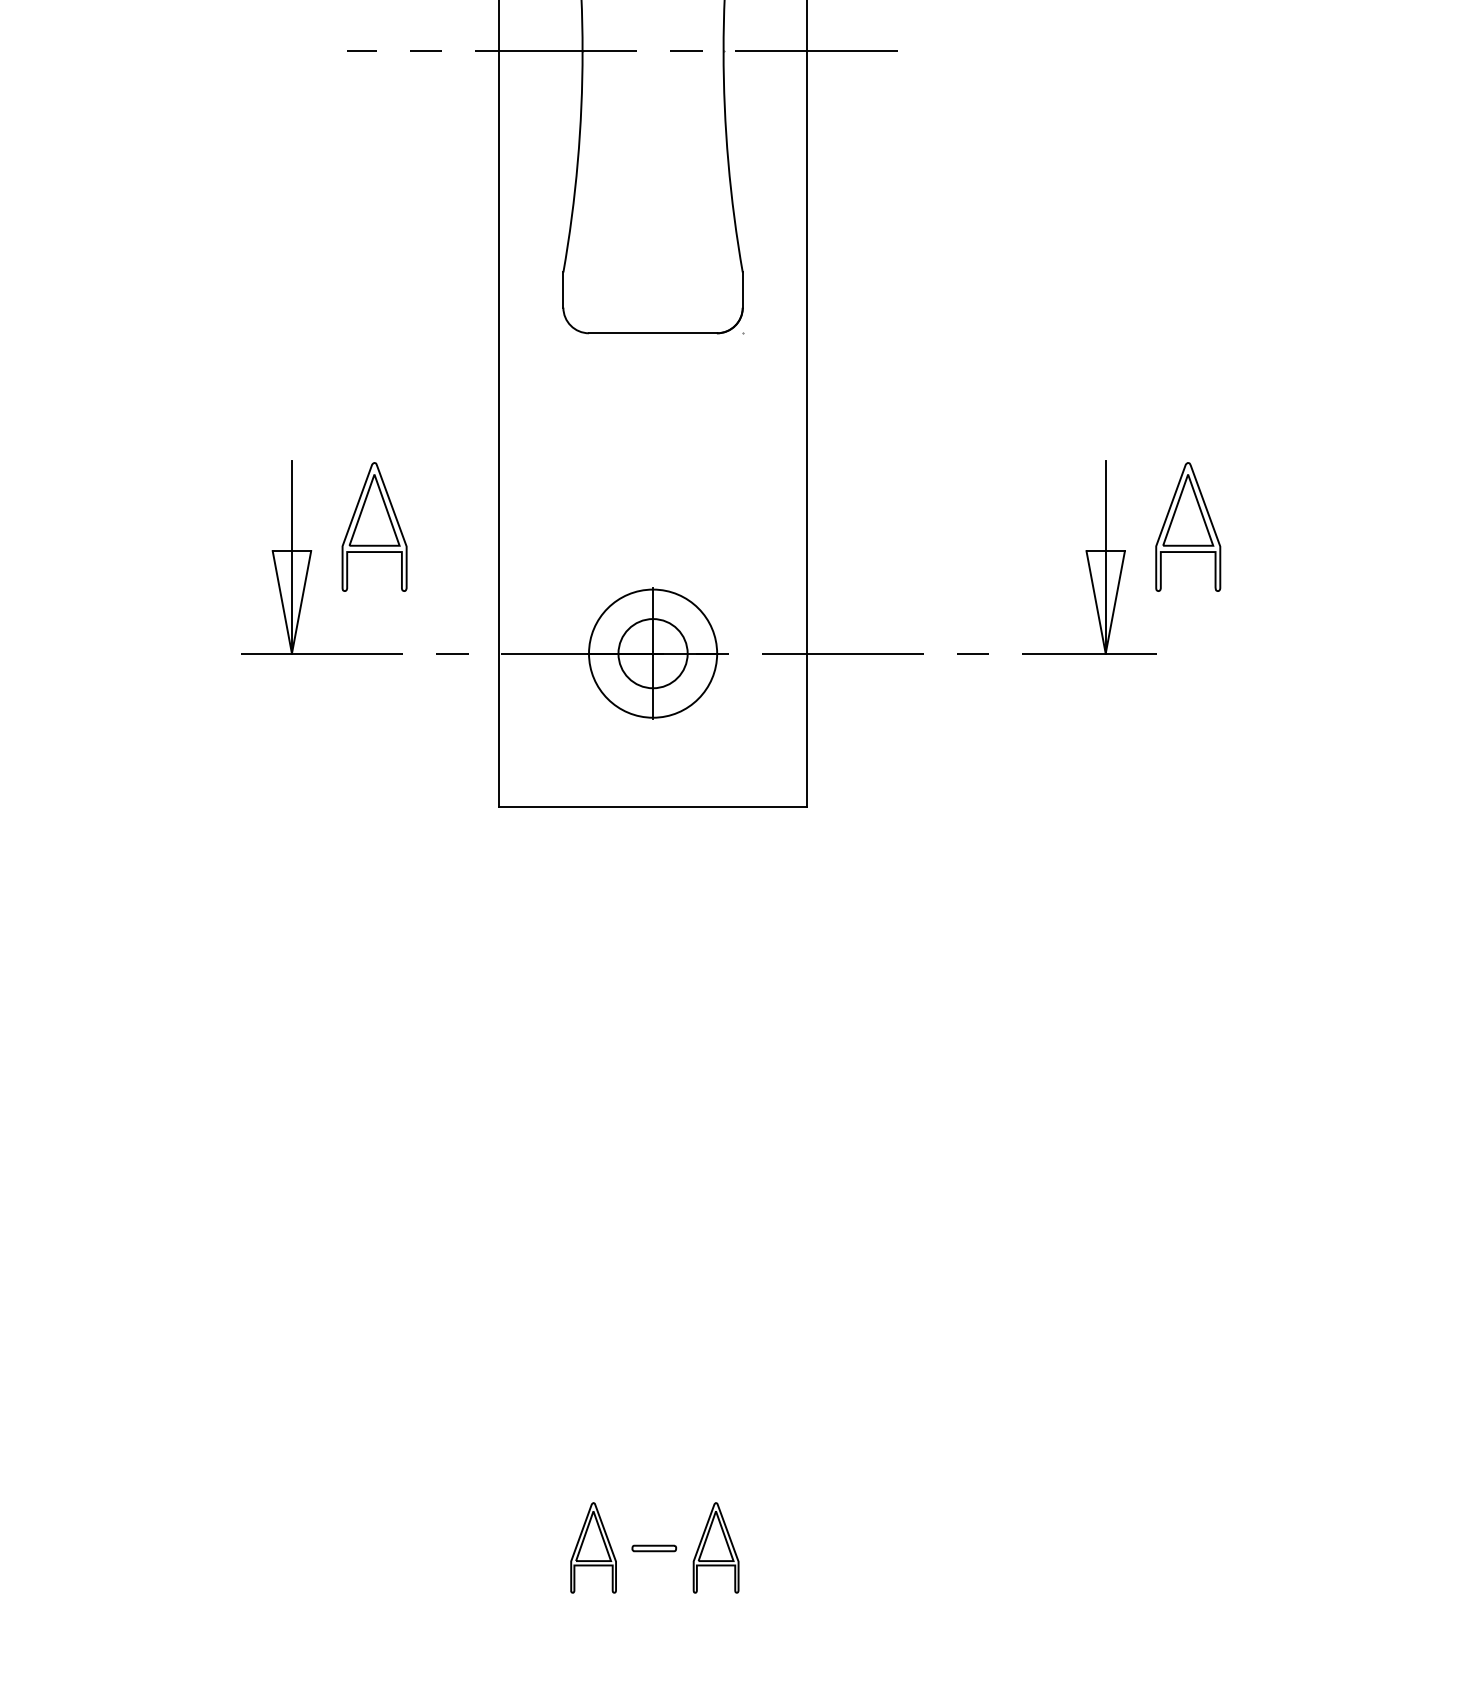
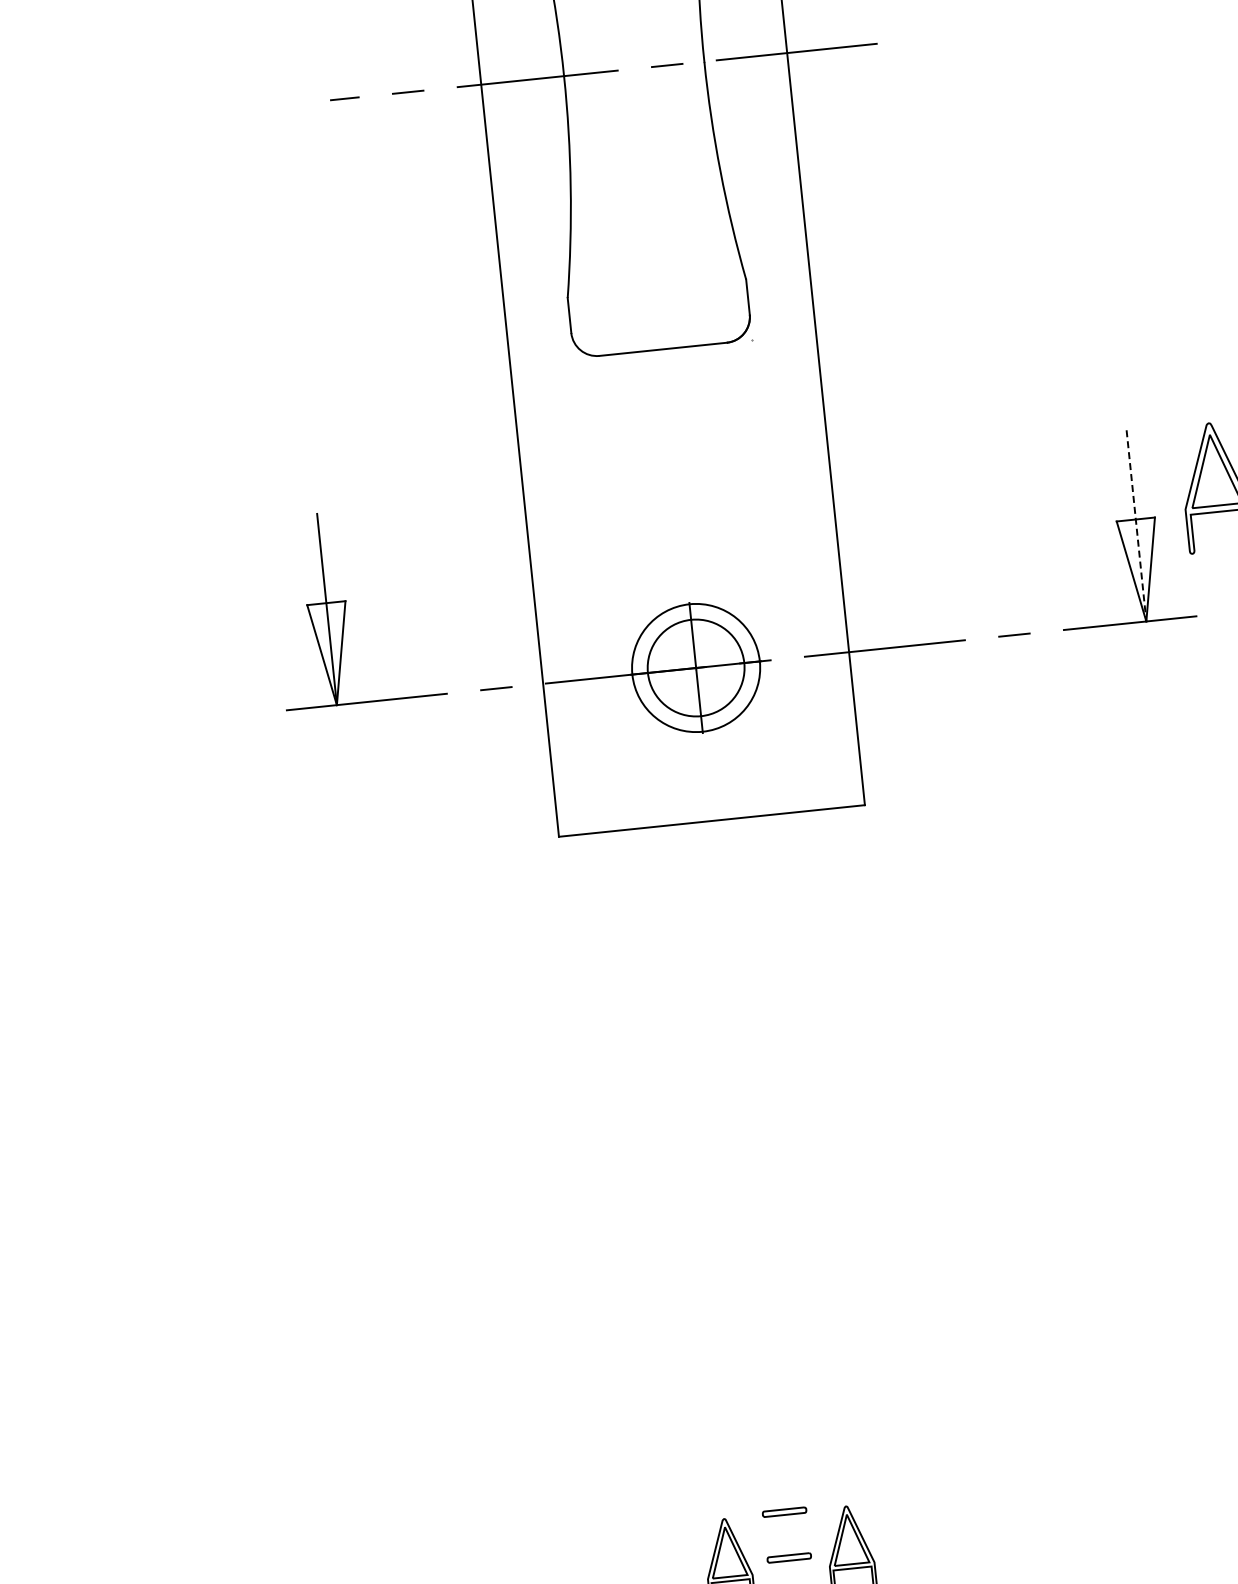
part: (374, 526) -> (405, 570), removed
line: (1105, 558) -> (1136, 526), solid -> dashed
circle: (652, 653) -> (695, 667), size x1.4
part: (654, 1502) -> (784, 1512), added

